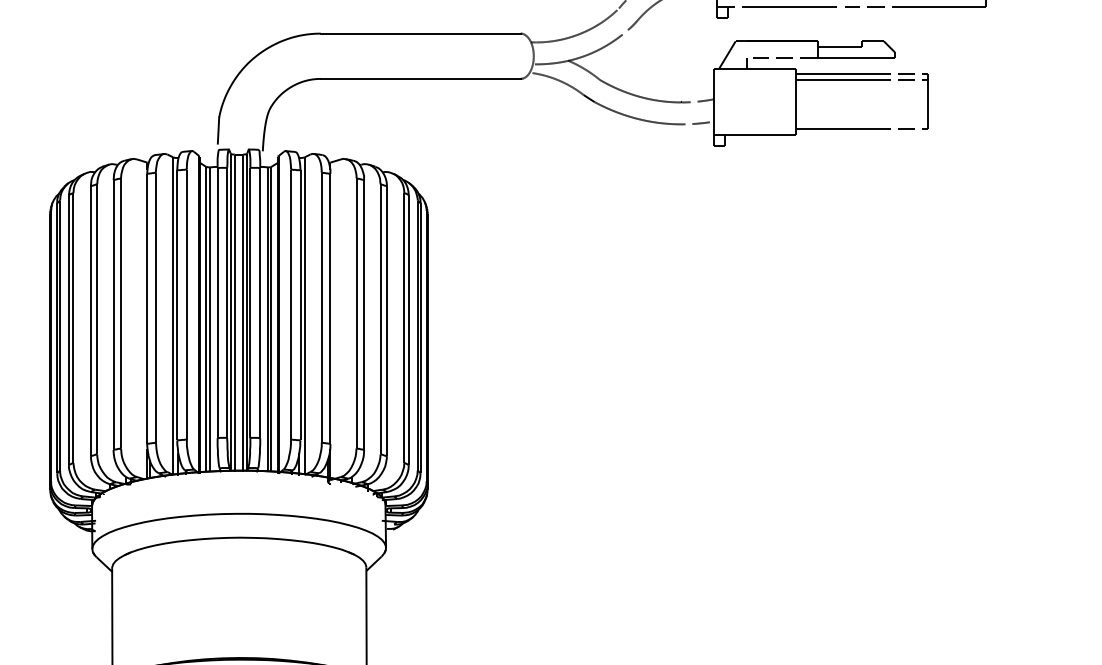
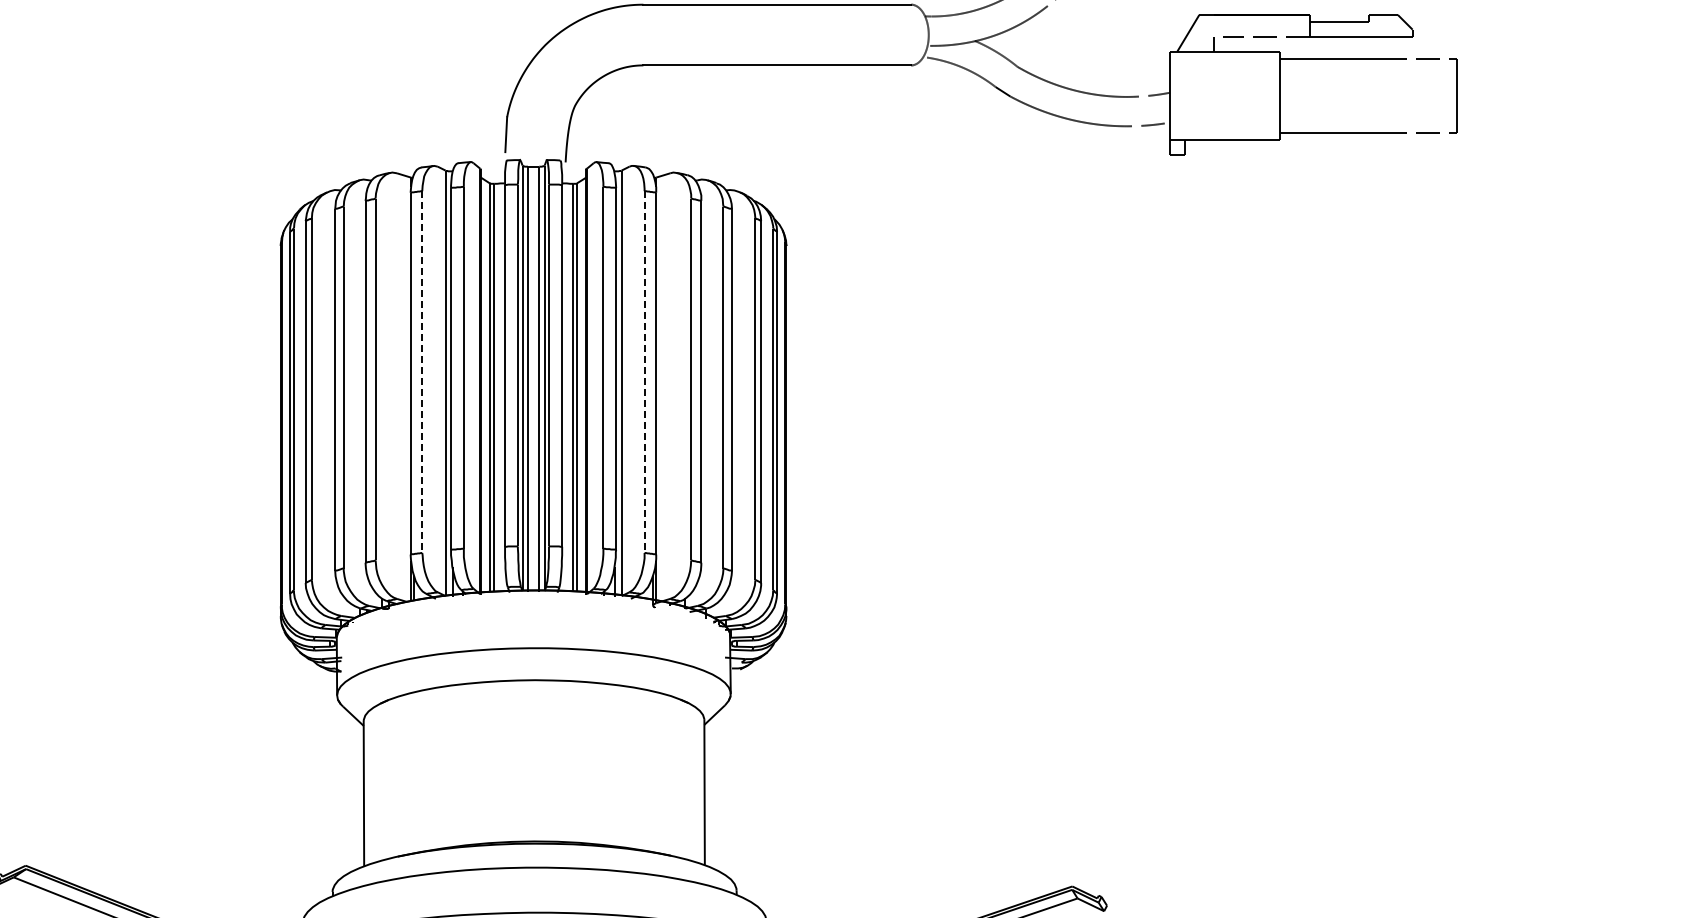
line: (861, 79) -> (1368, 66), removed
line: (156, 308) -> (422, 372), solid -> dashed
line: (321, 308) -> (644, 372), solid -> dashed

